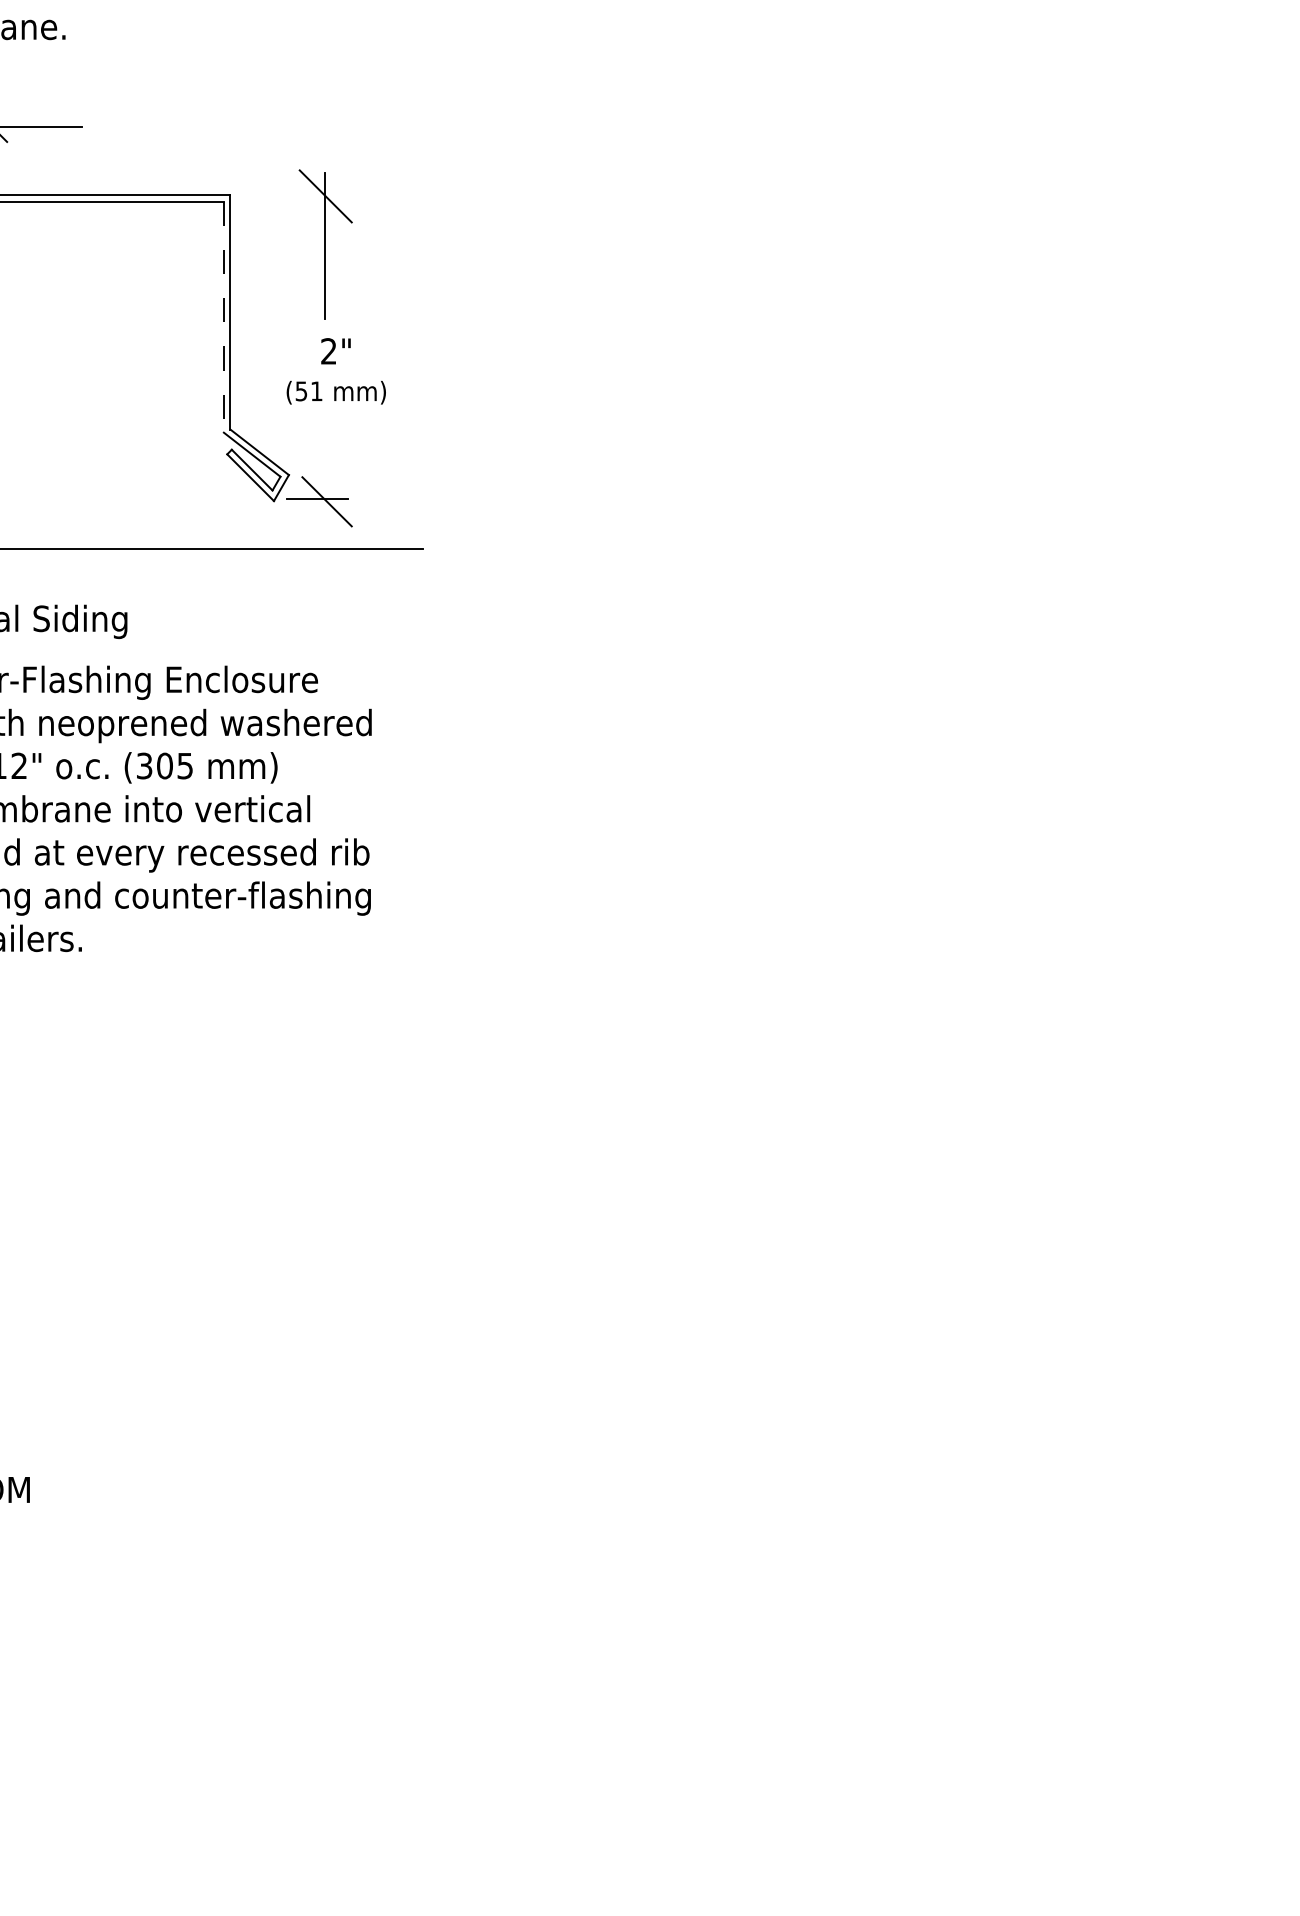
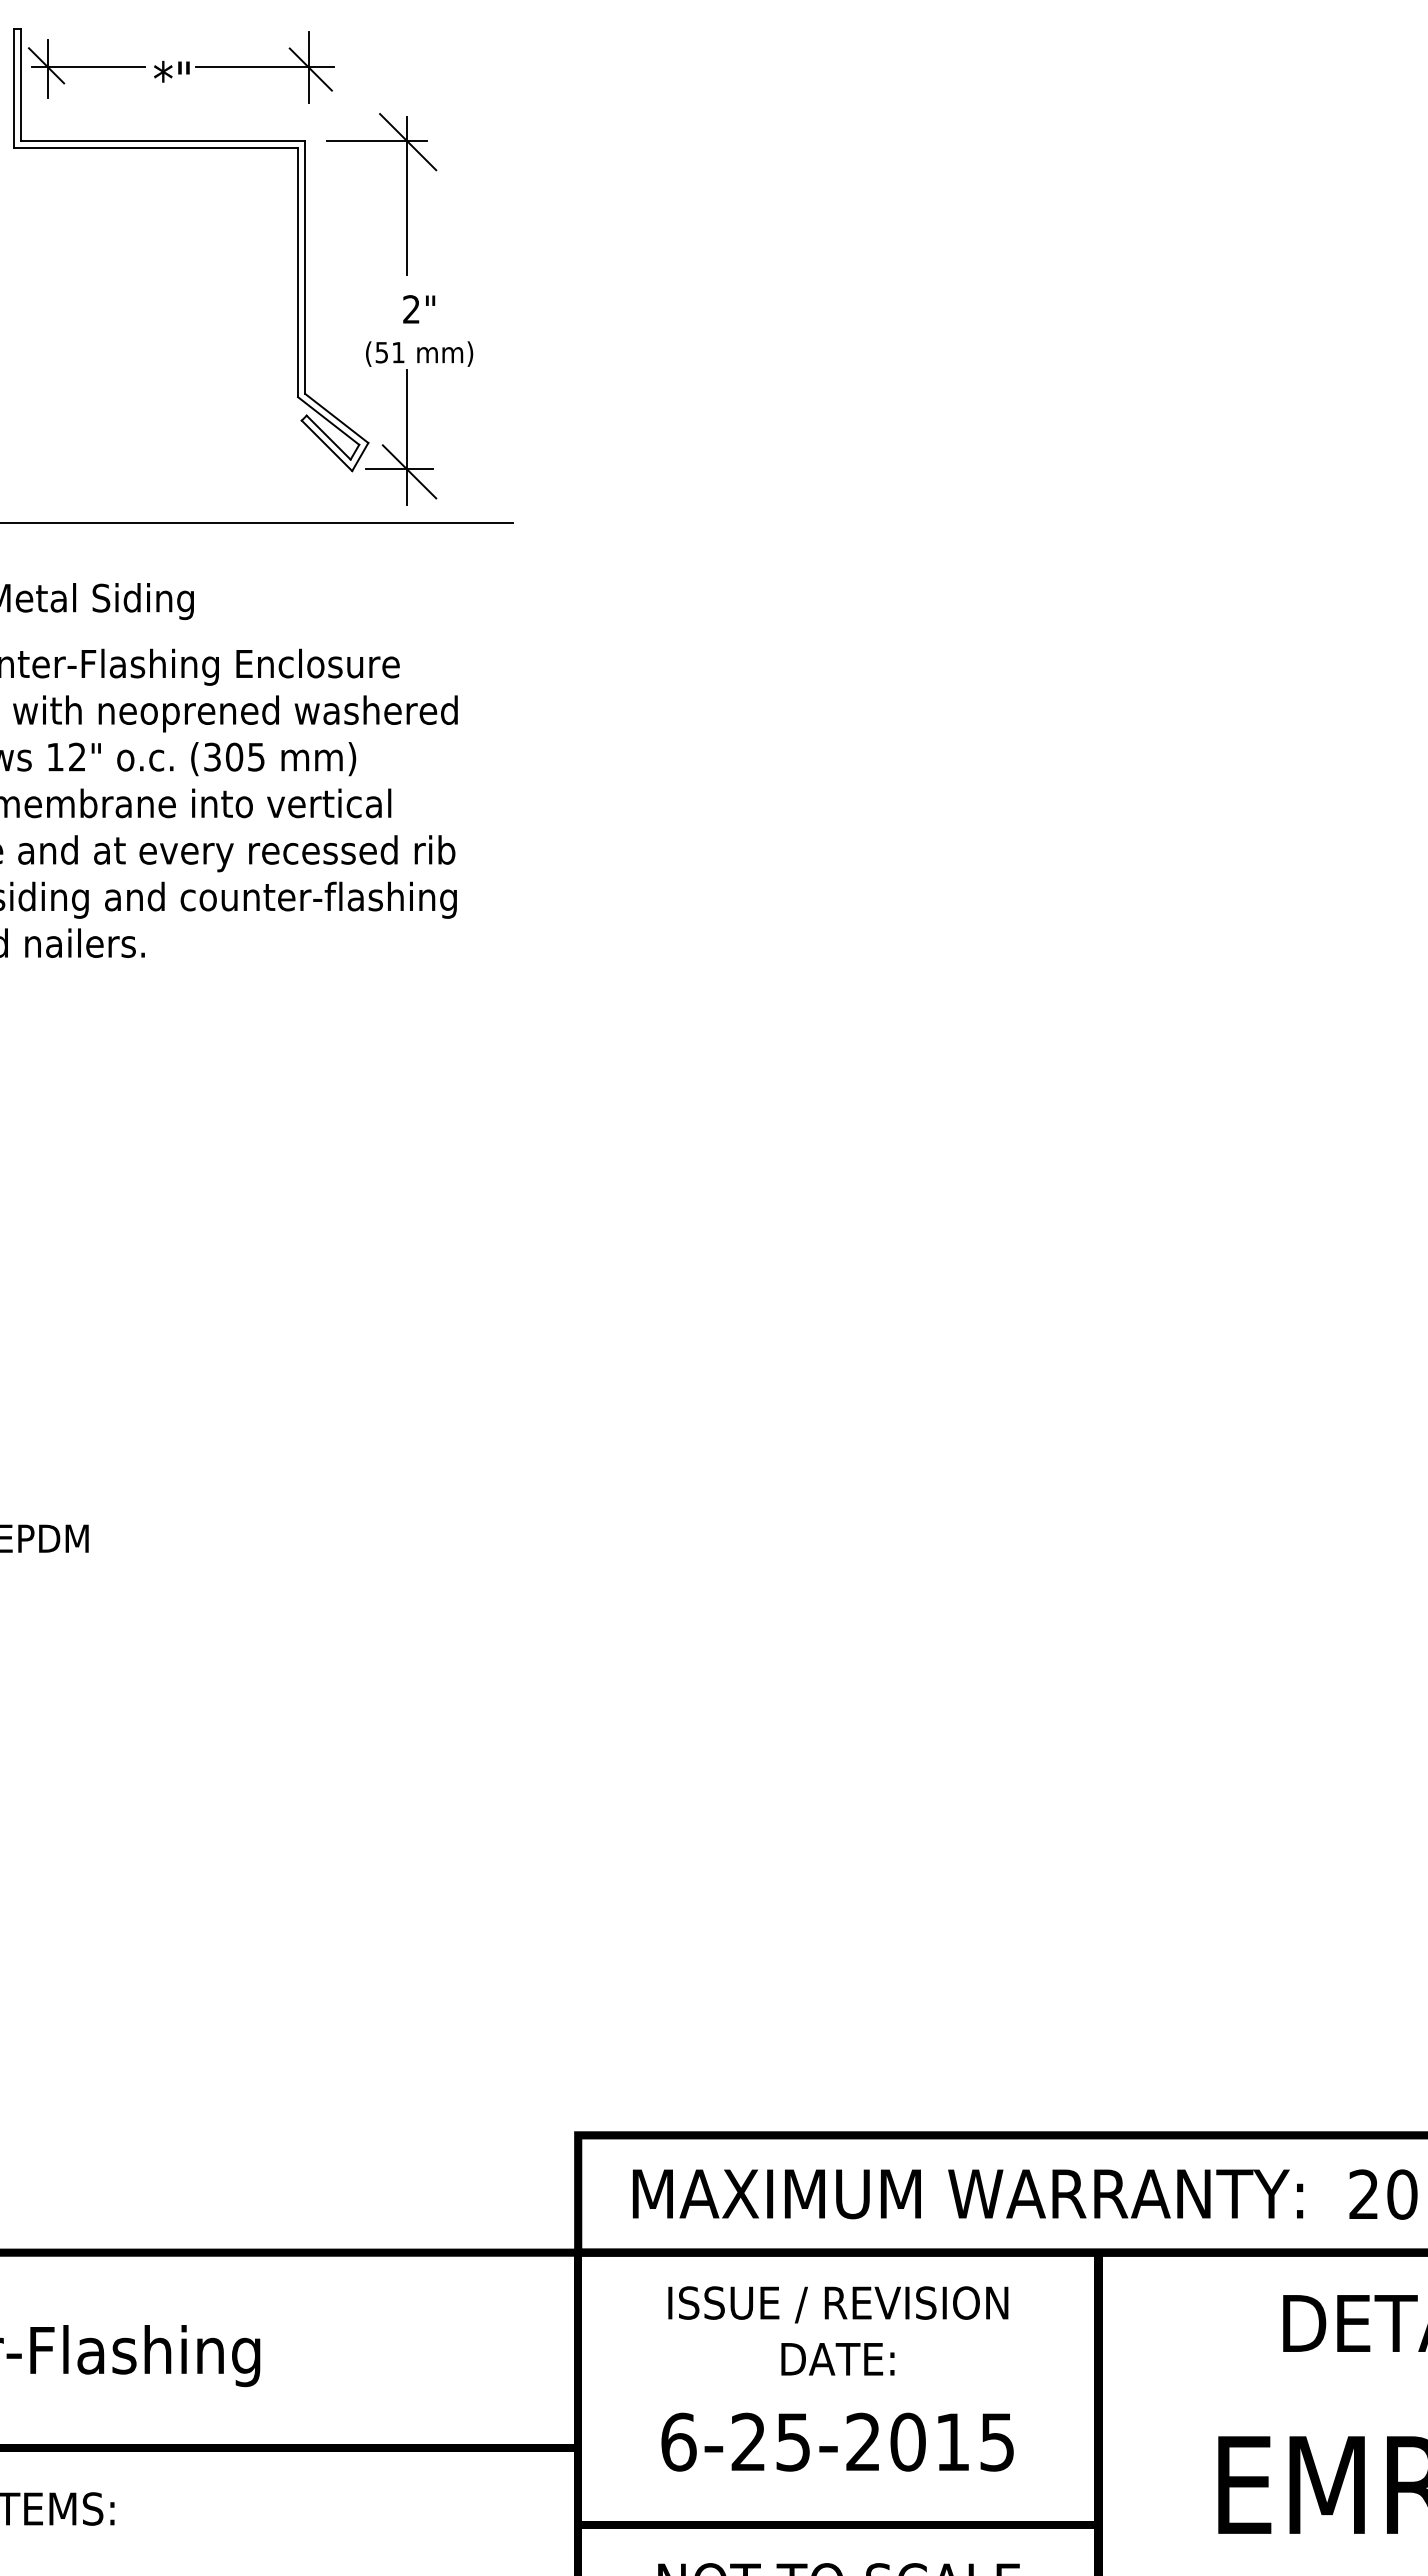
part: (174, 127) -> (244, 67), added
line: (297, 195) -> (377, 141), added
line: (224, 317) -> (298, 272), dashed -> solid
line: (325, 469) -> (407, 436), added

